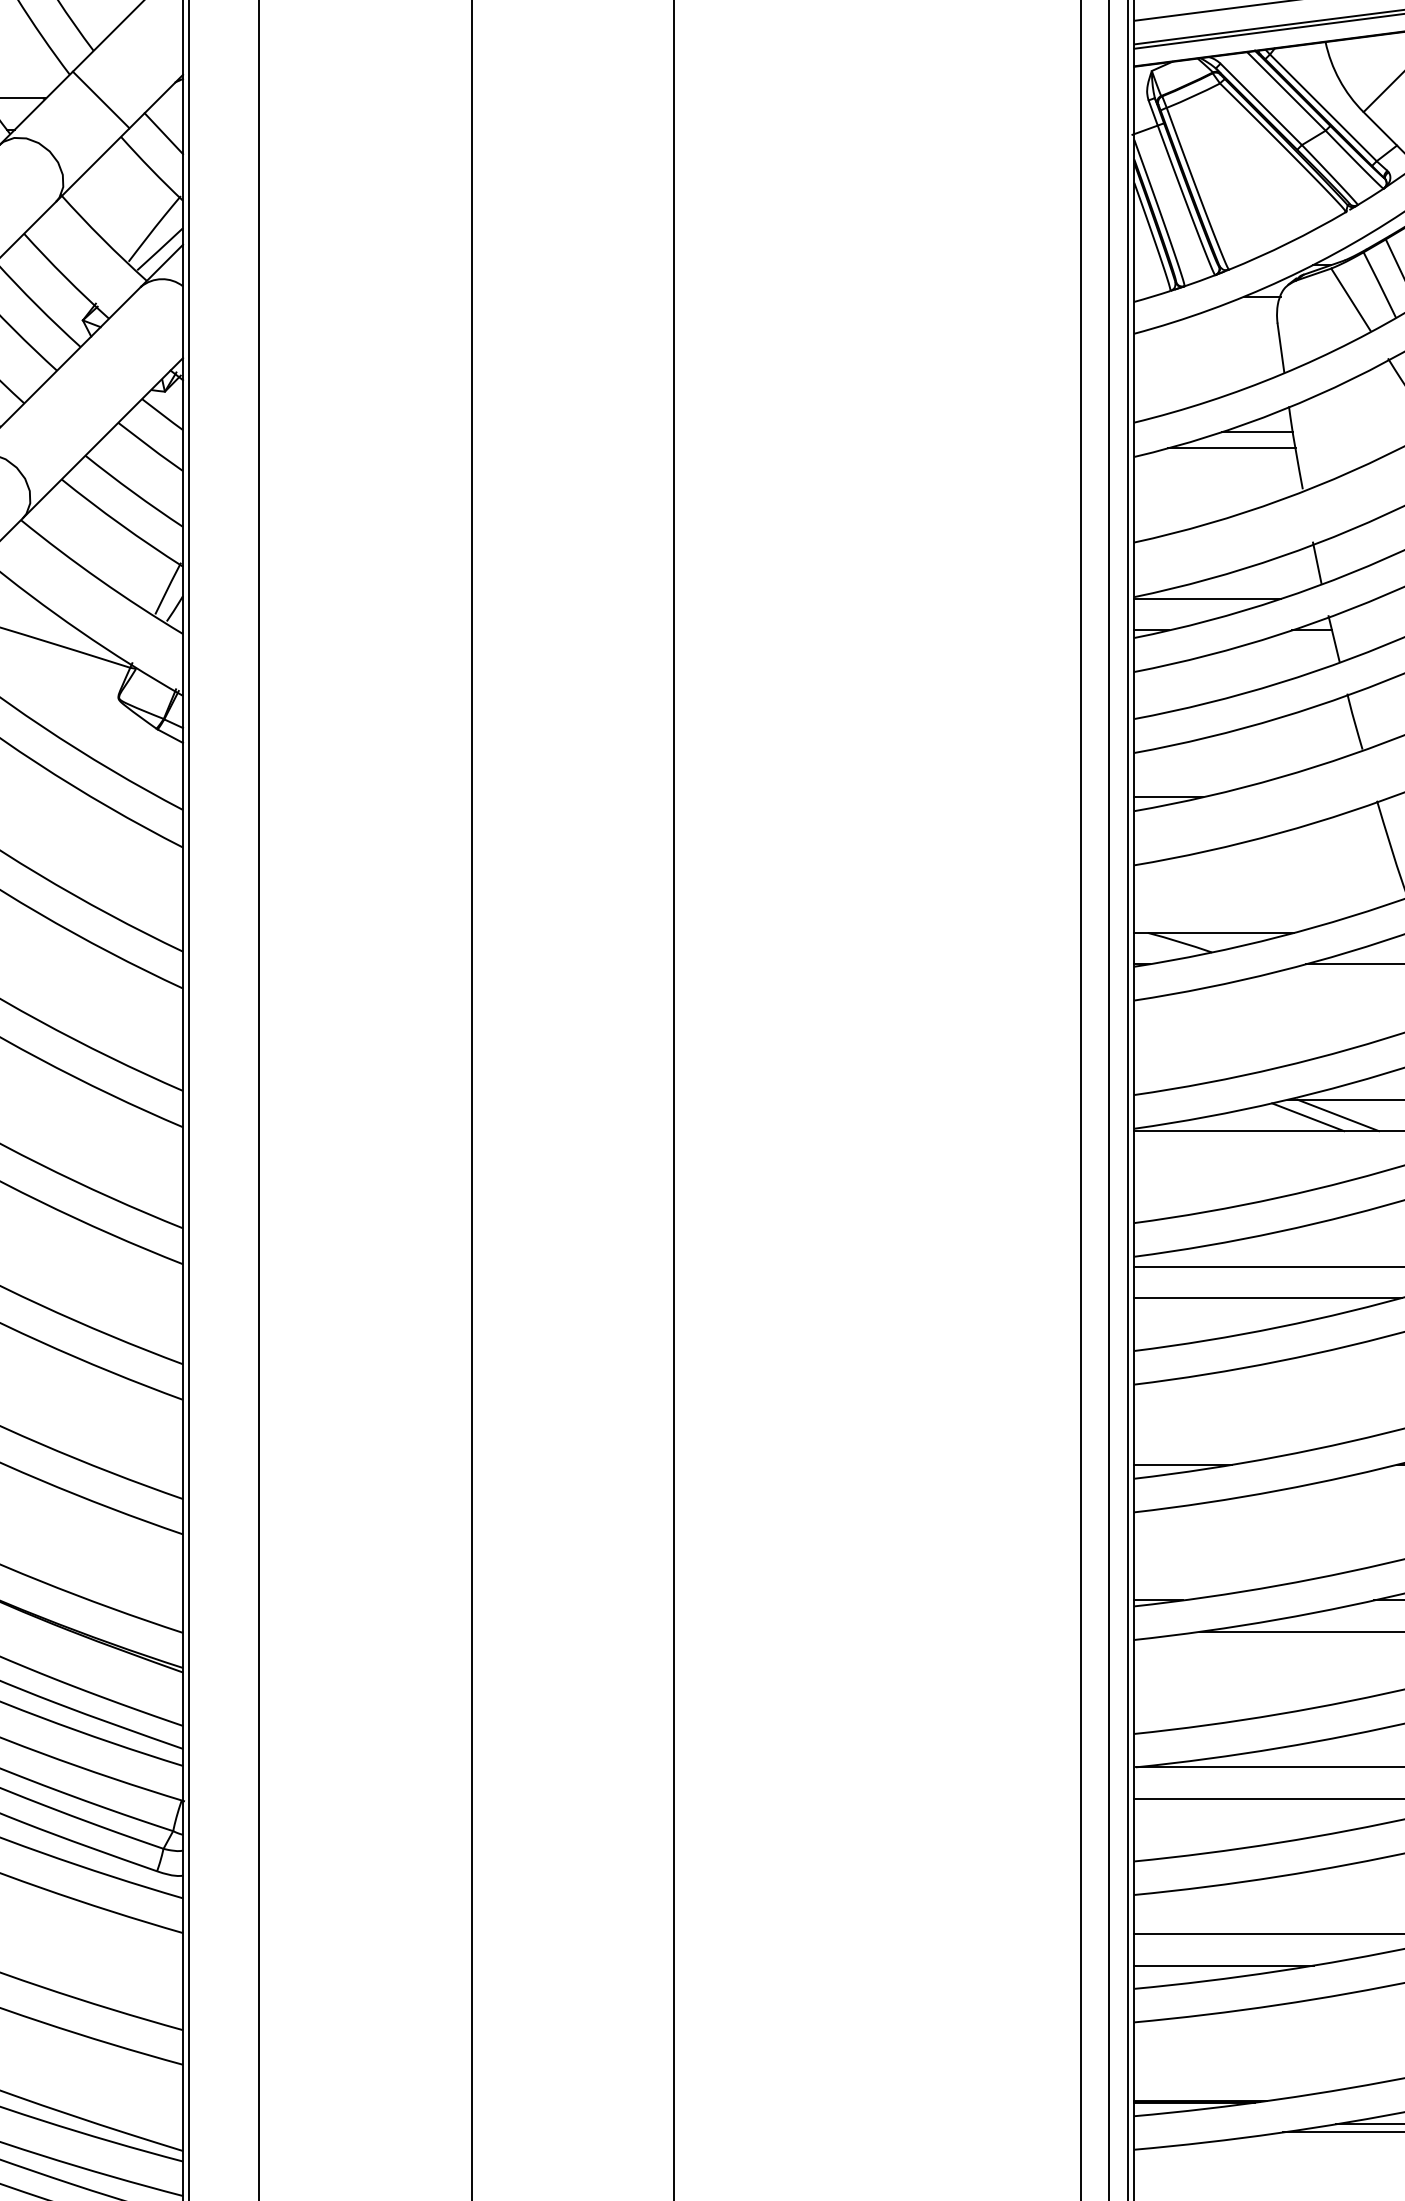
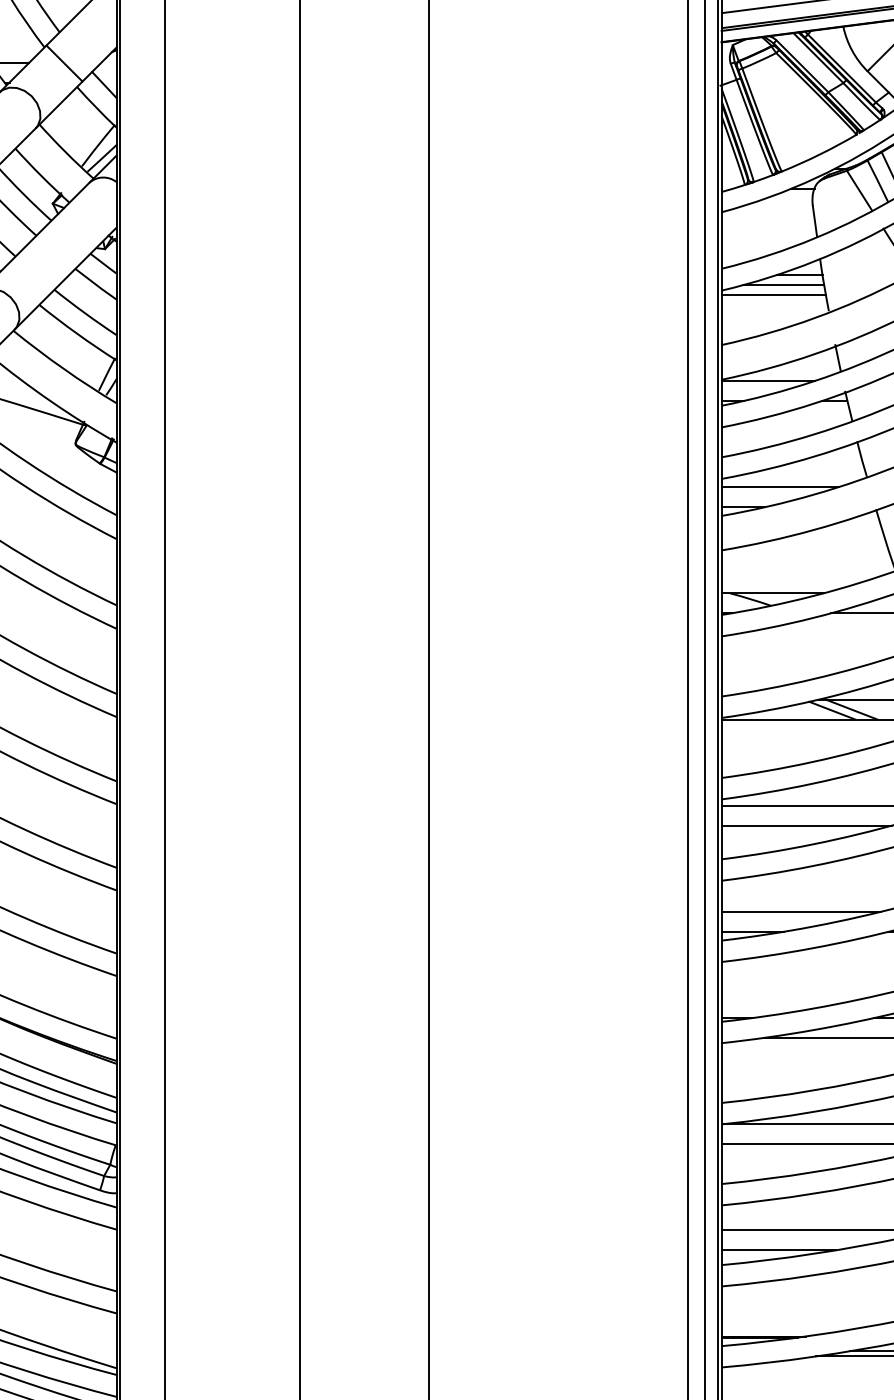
line: (1215, 463) -> (773, 294), added
line: (1225, 766) -> (779, 487), added
line: (1258, 1432) -> (800, 911), added

